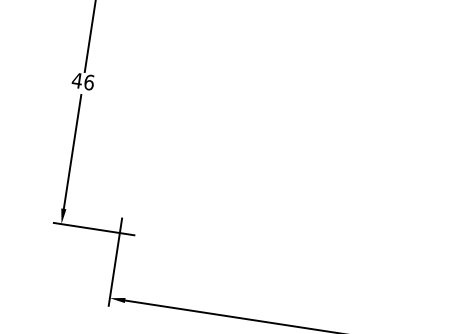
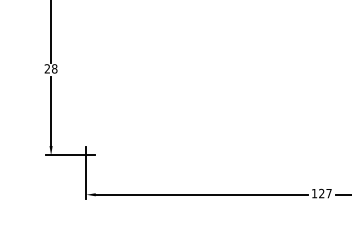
text: (82, 80) -> (50, 68), 46 -> 28

